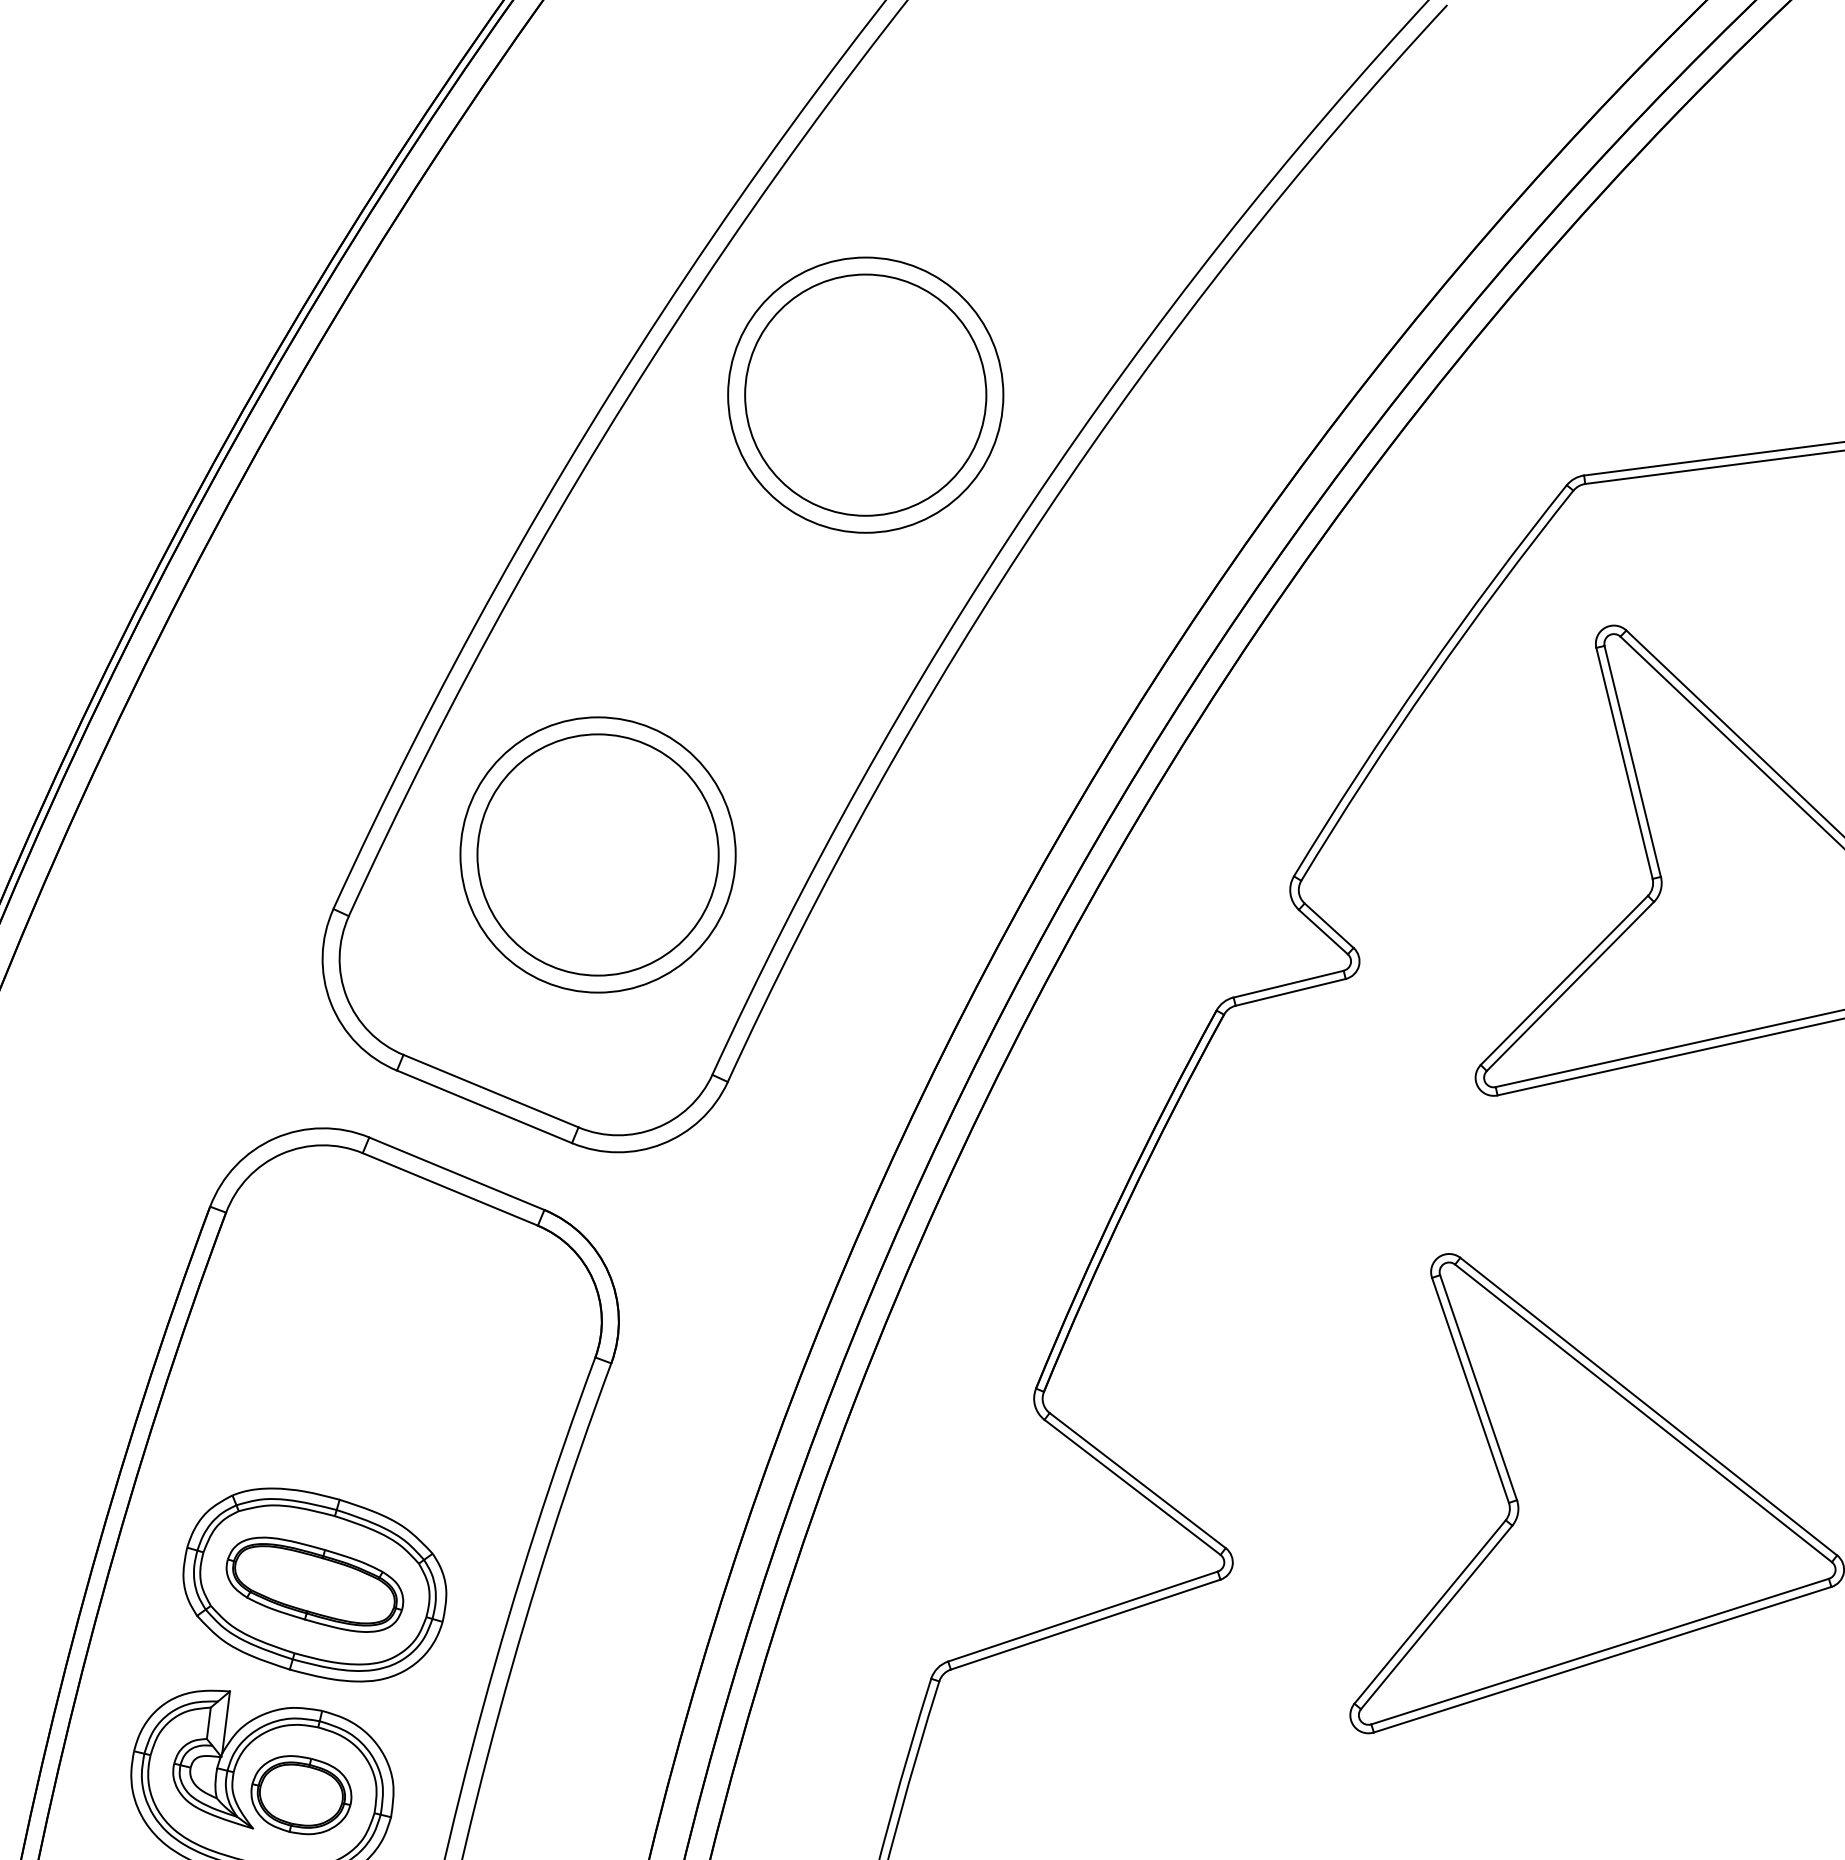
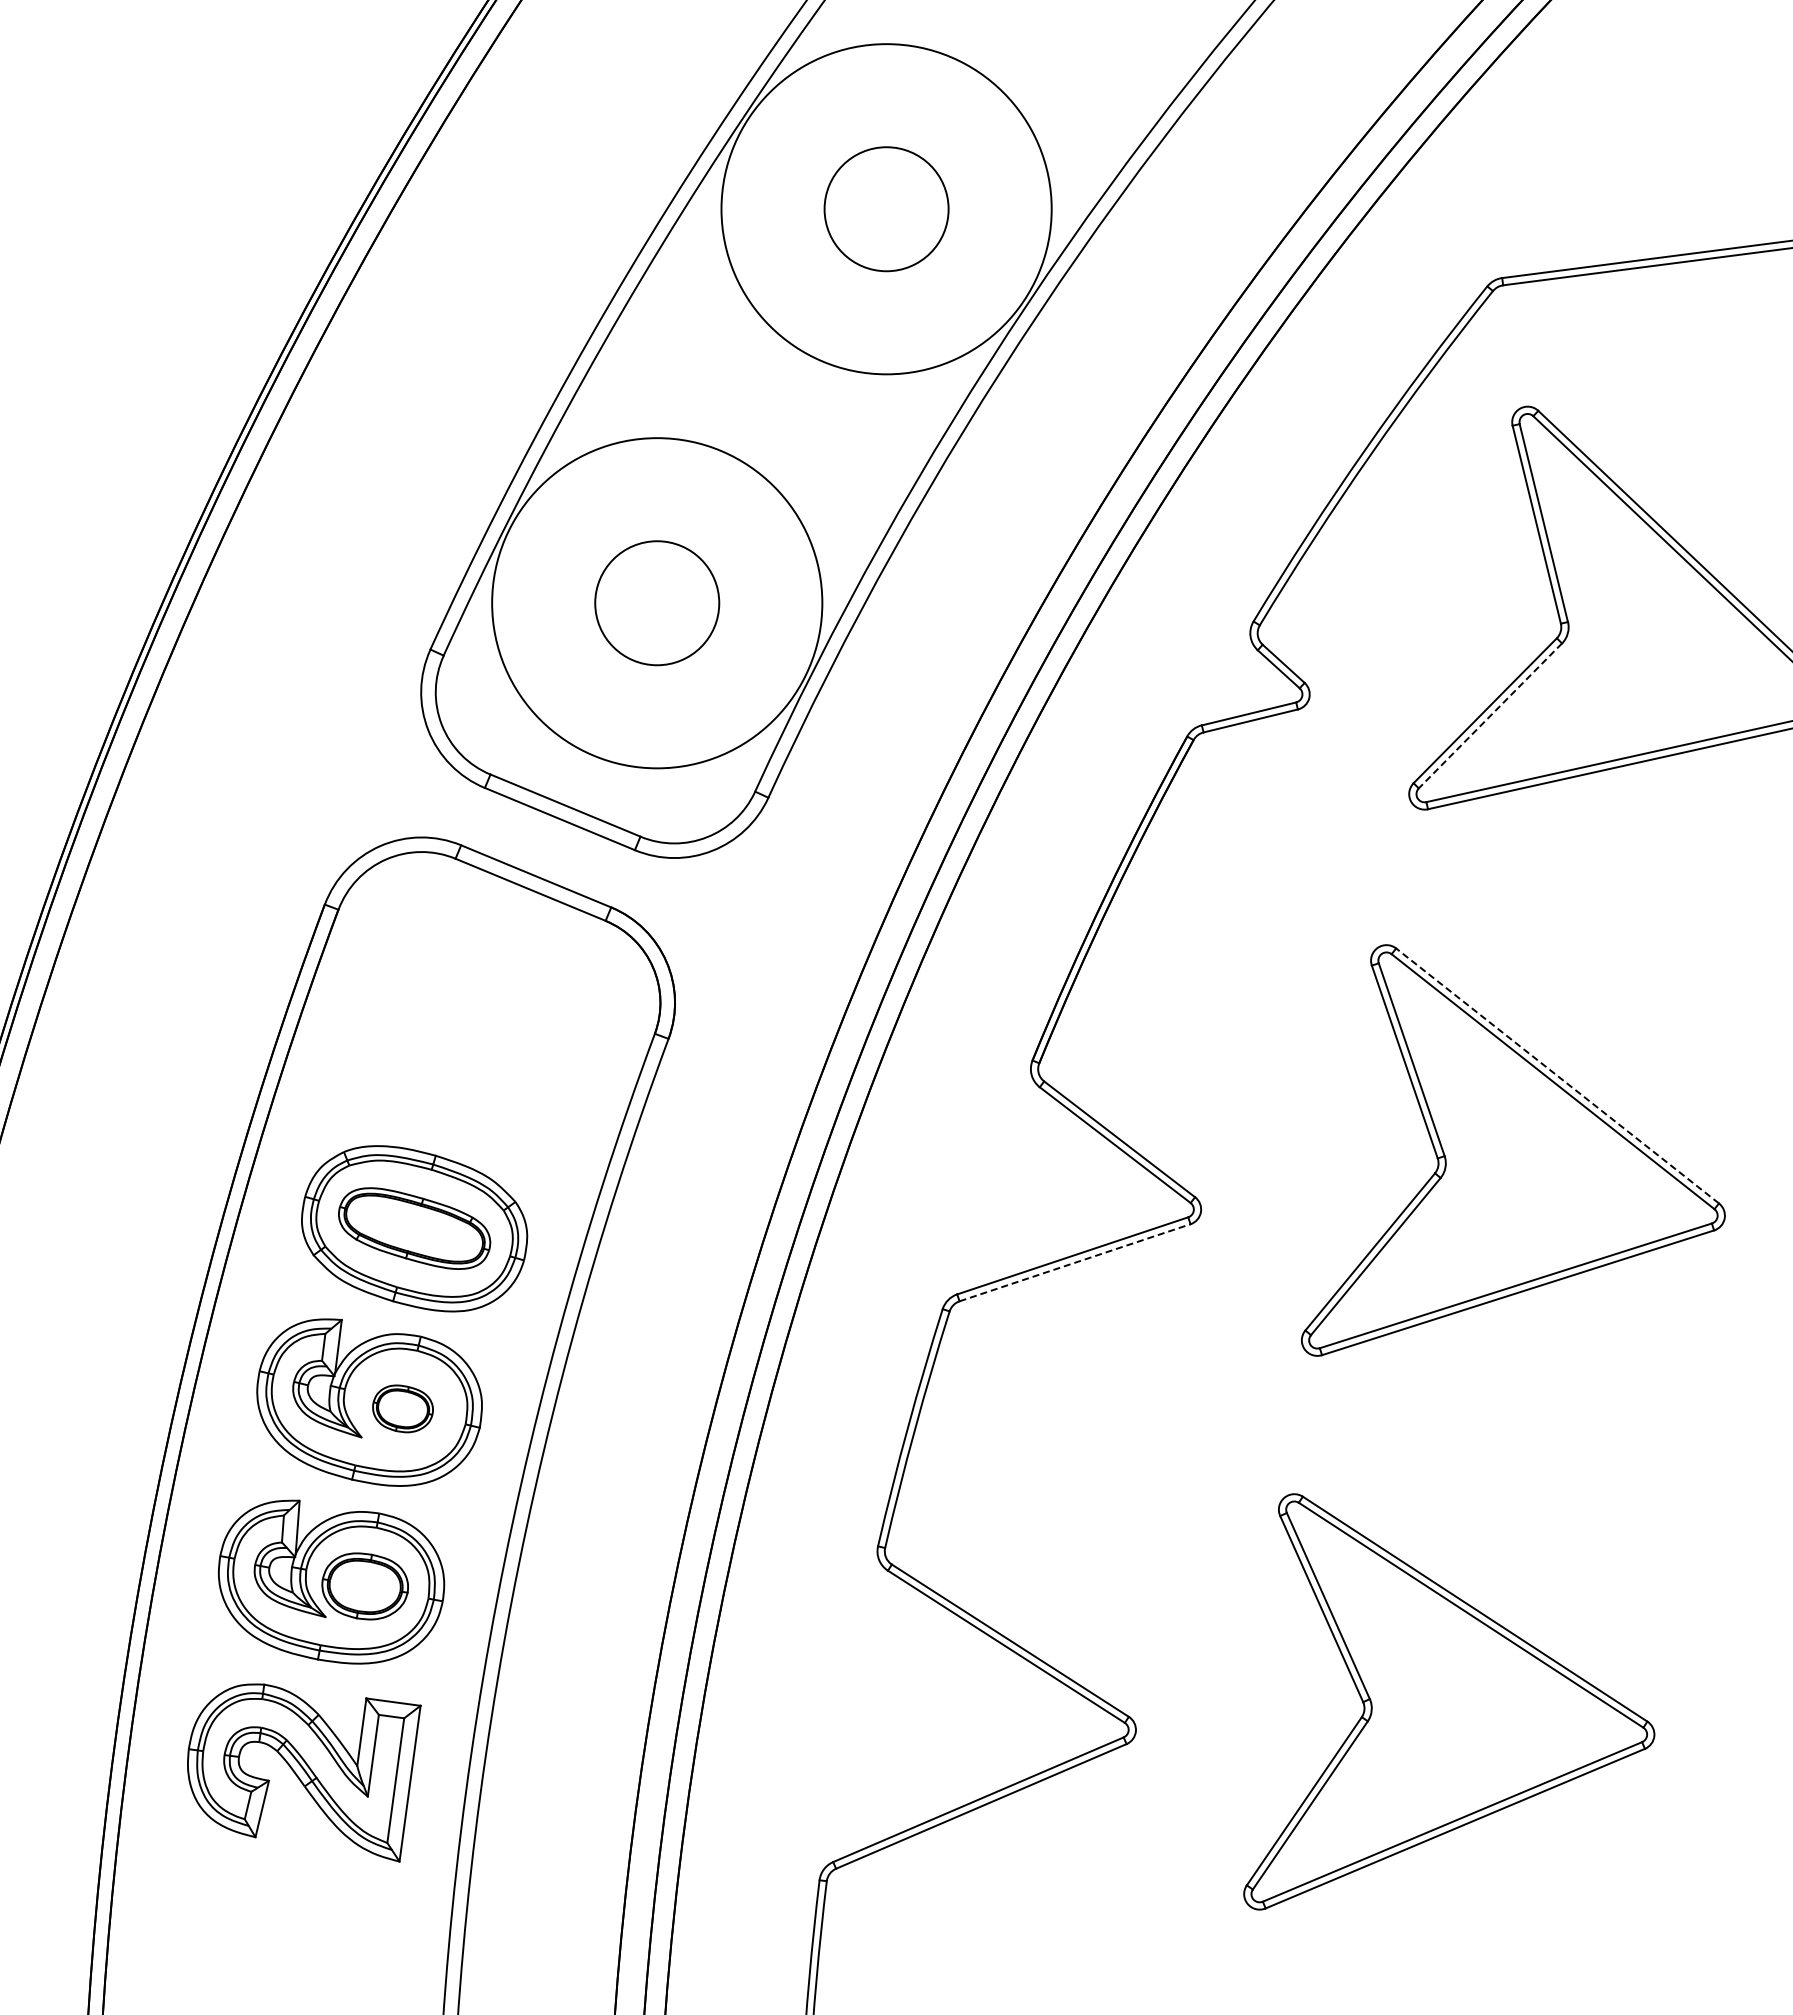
circle: (865, 394) -> (886, 208), size x0.6
circle: (865, 395) -> (886, 209), size x1.4
circle: (597, 854) -> (656, 602), size x0.6
circle: (598, 855) -> (657, 603), size x1.4
line: (1570, 985) -> (1490, 715), solid -> dashed
line: (1648, 1406) -> (1557, 1075), solid -> dashed
line: (1086, 1624) -> (1075, 1262), solid -> dashed
part: (300, 1794) -> (402, 1408), size x0.7

